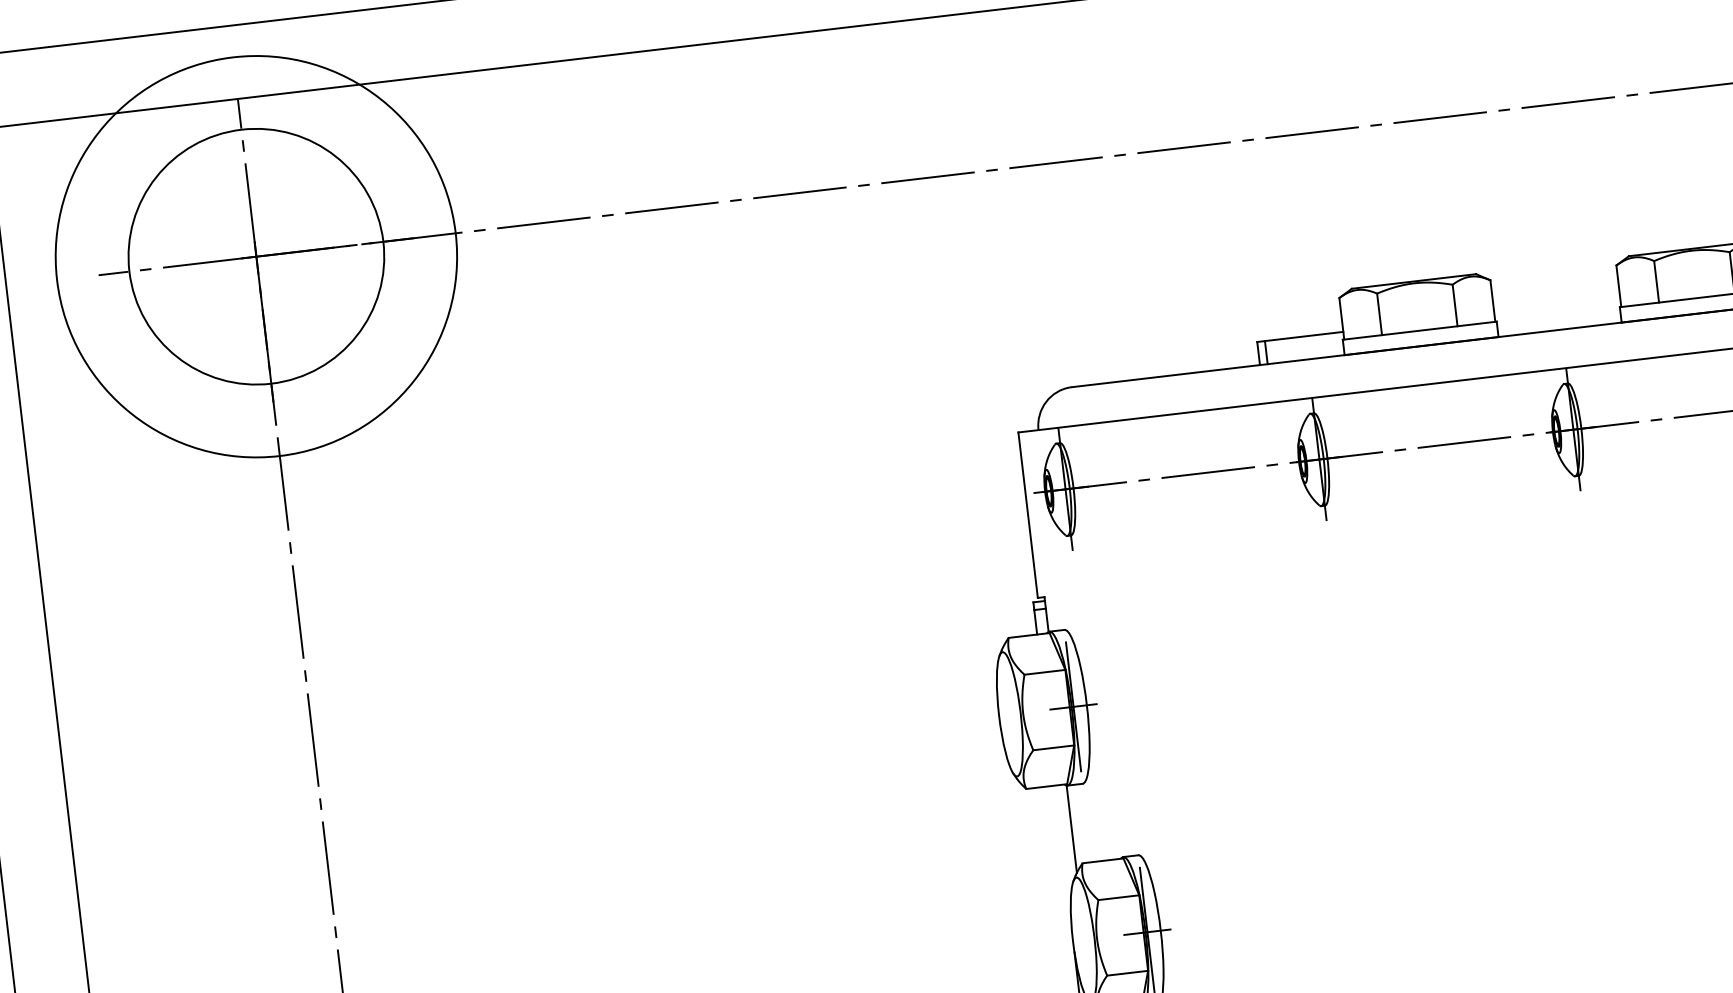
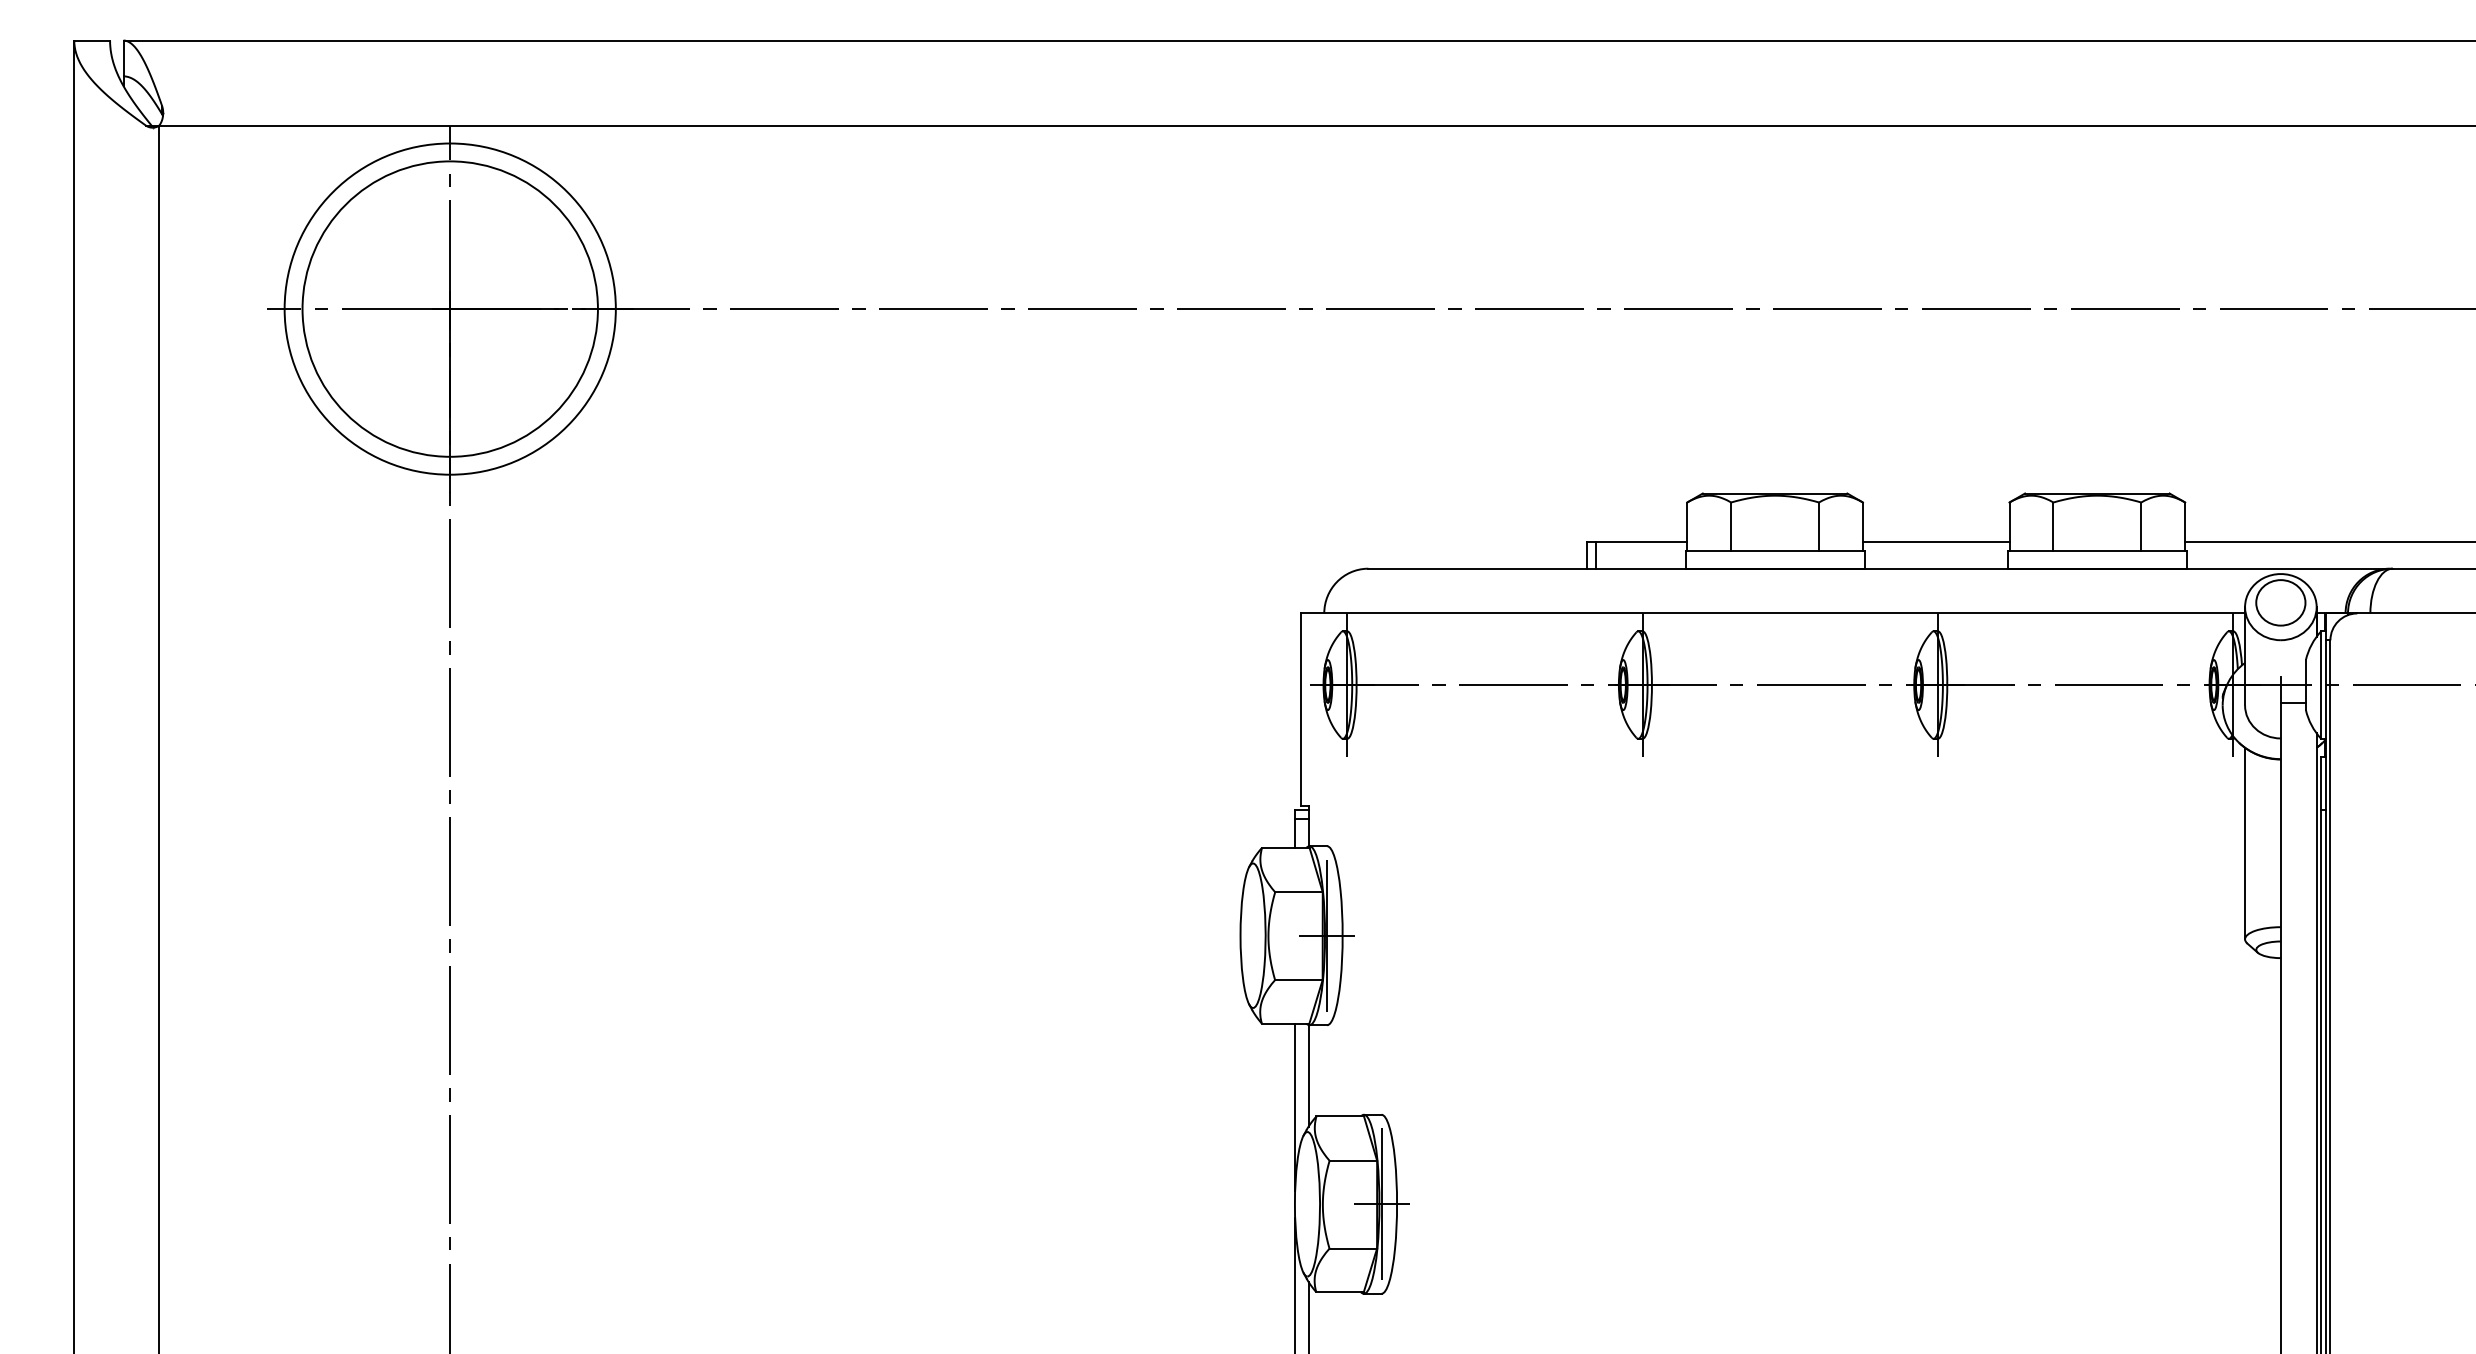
circle: (255, 256) -> (449, 308), size x0.71
line: (1556, 306) -> (1935, 541), added
line: (1063, 857) -> (1295, 1107), added

